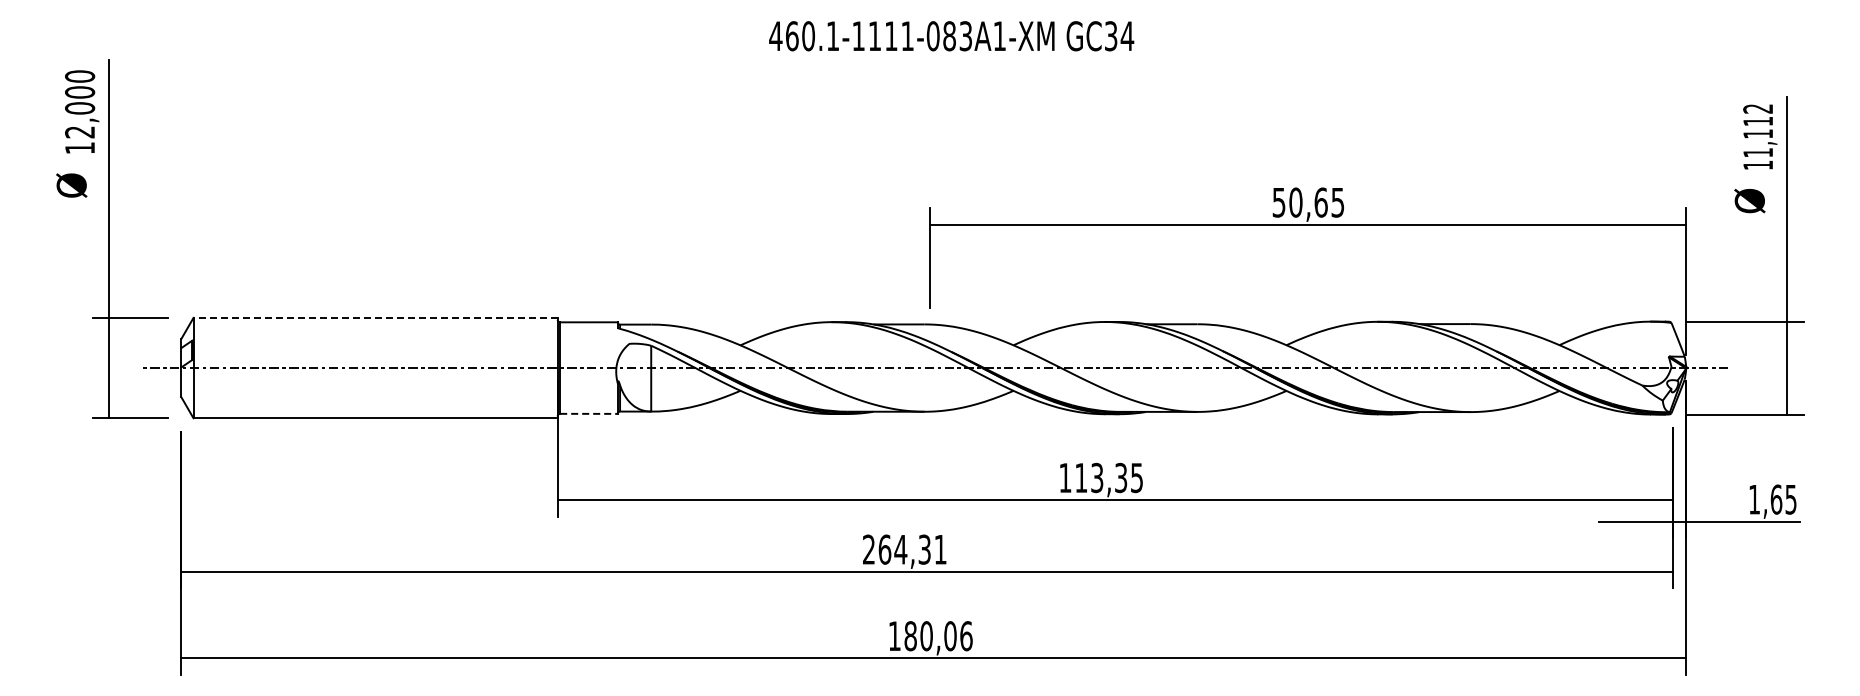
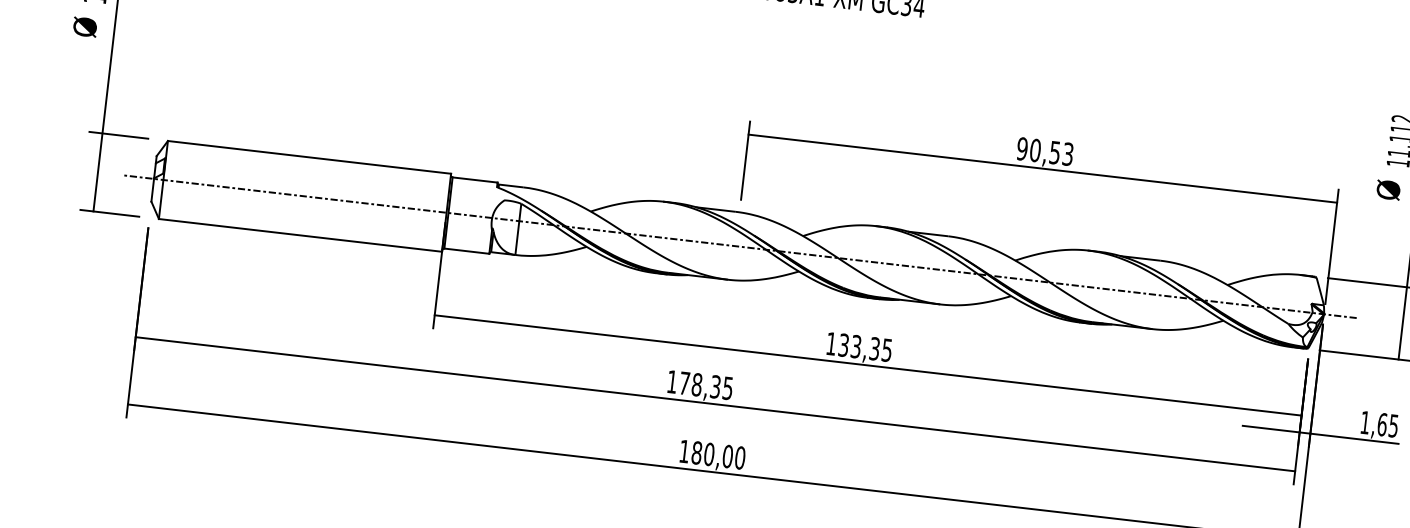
text: (1308, 202) -> (1045, 151), 50,65 -> 90,53
line: (375, 317) -> (309, 157), dashed -> solid
line: (589, 413) -> (467, 250), dashed -> solid
text: (1081, 477) -> (844, 344), 113,35 -> 133,35
text: (904, 549) -> (699, 385), 264,31 -> 178,35
text: (966, 635) -> (740, 457), 180,06 -> 180,00

